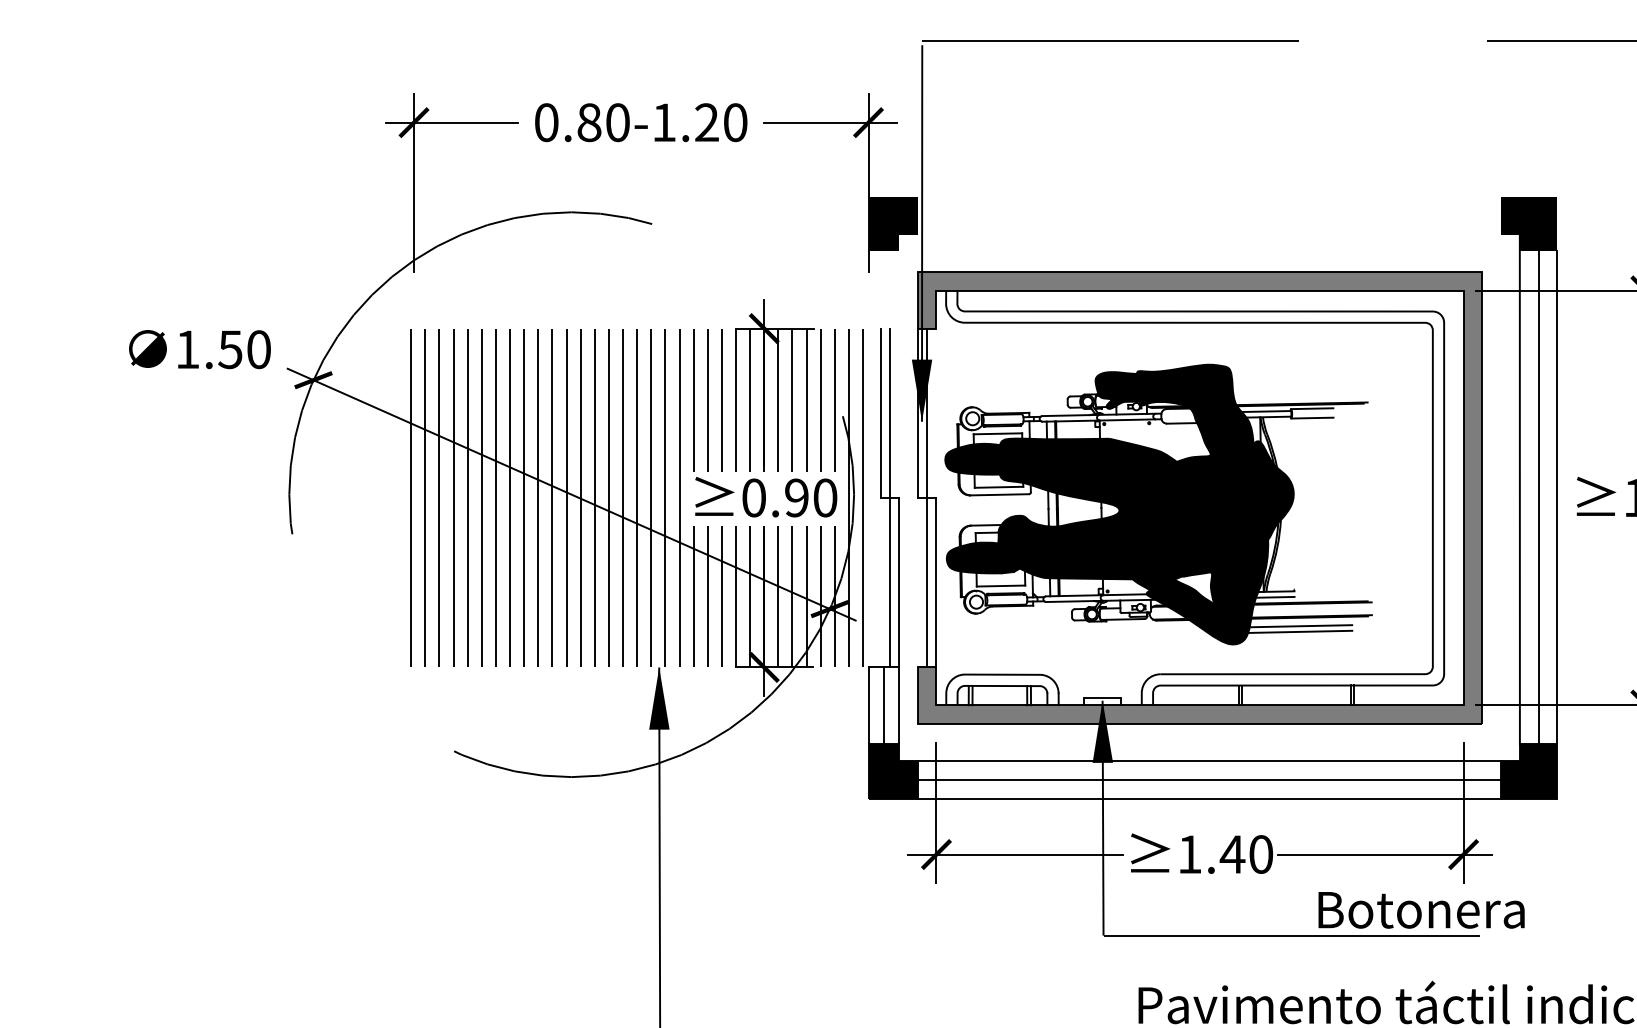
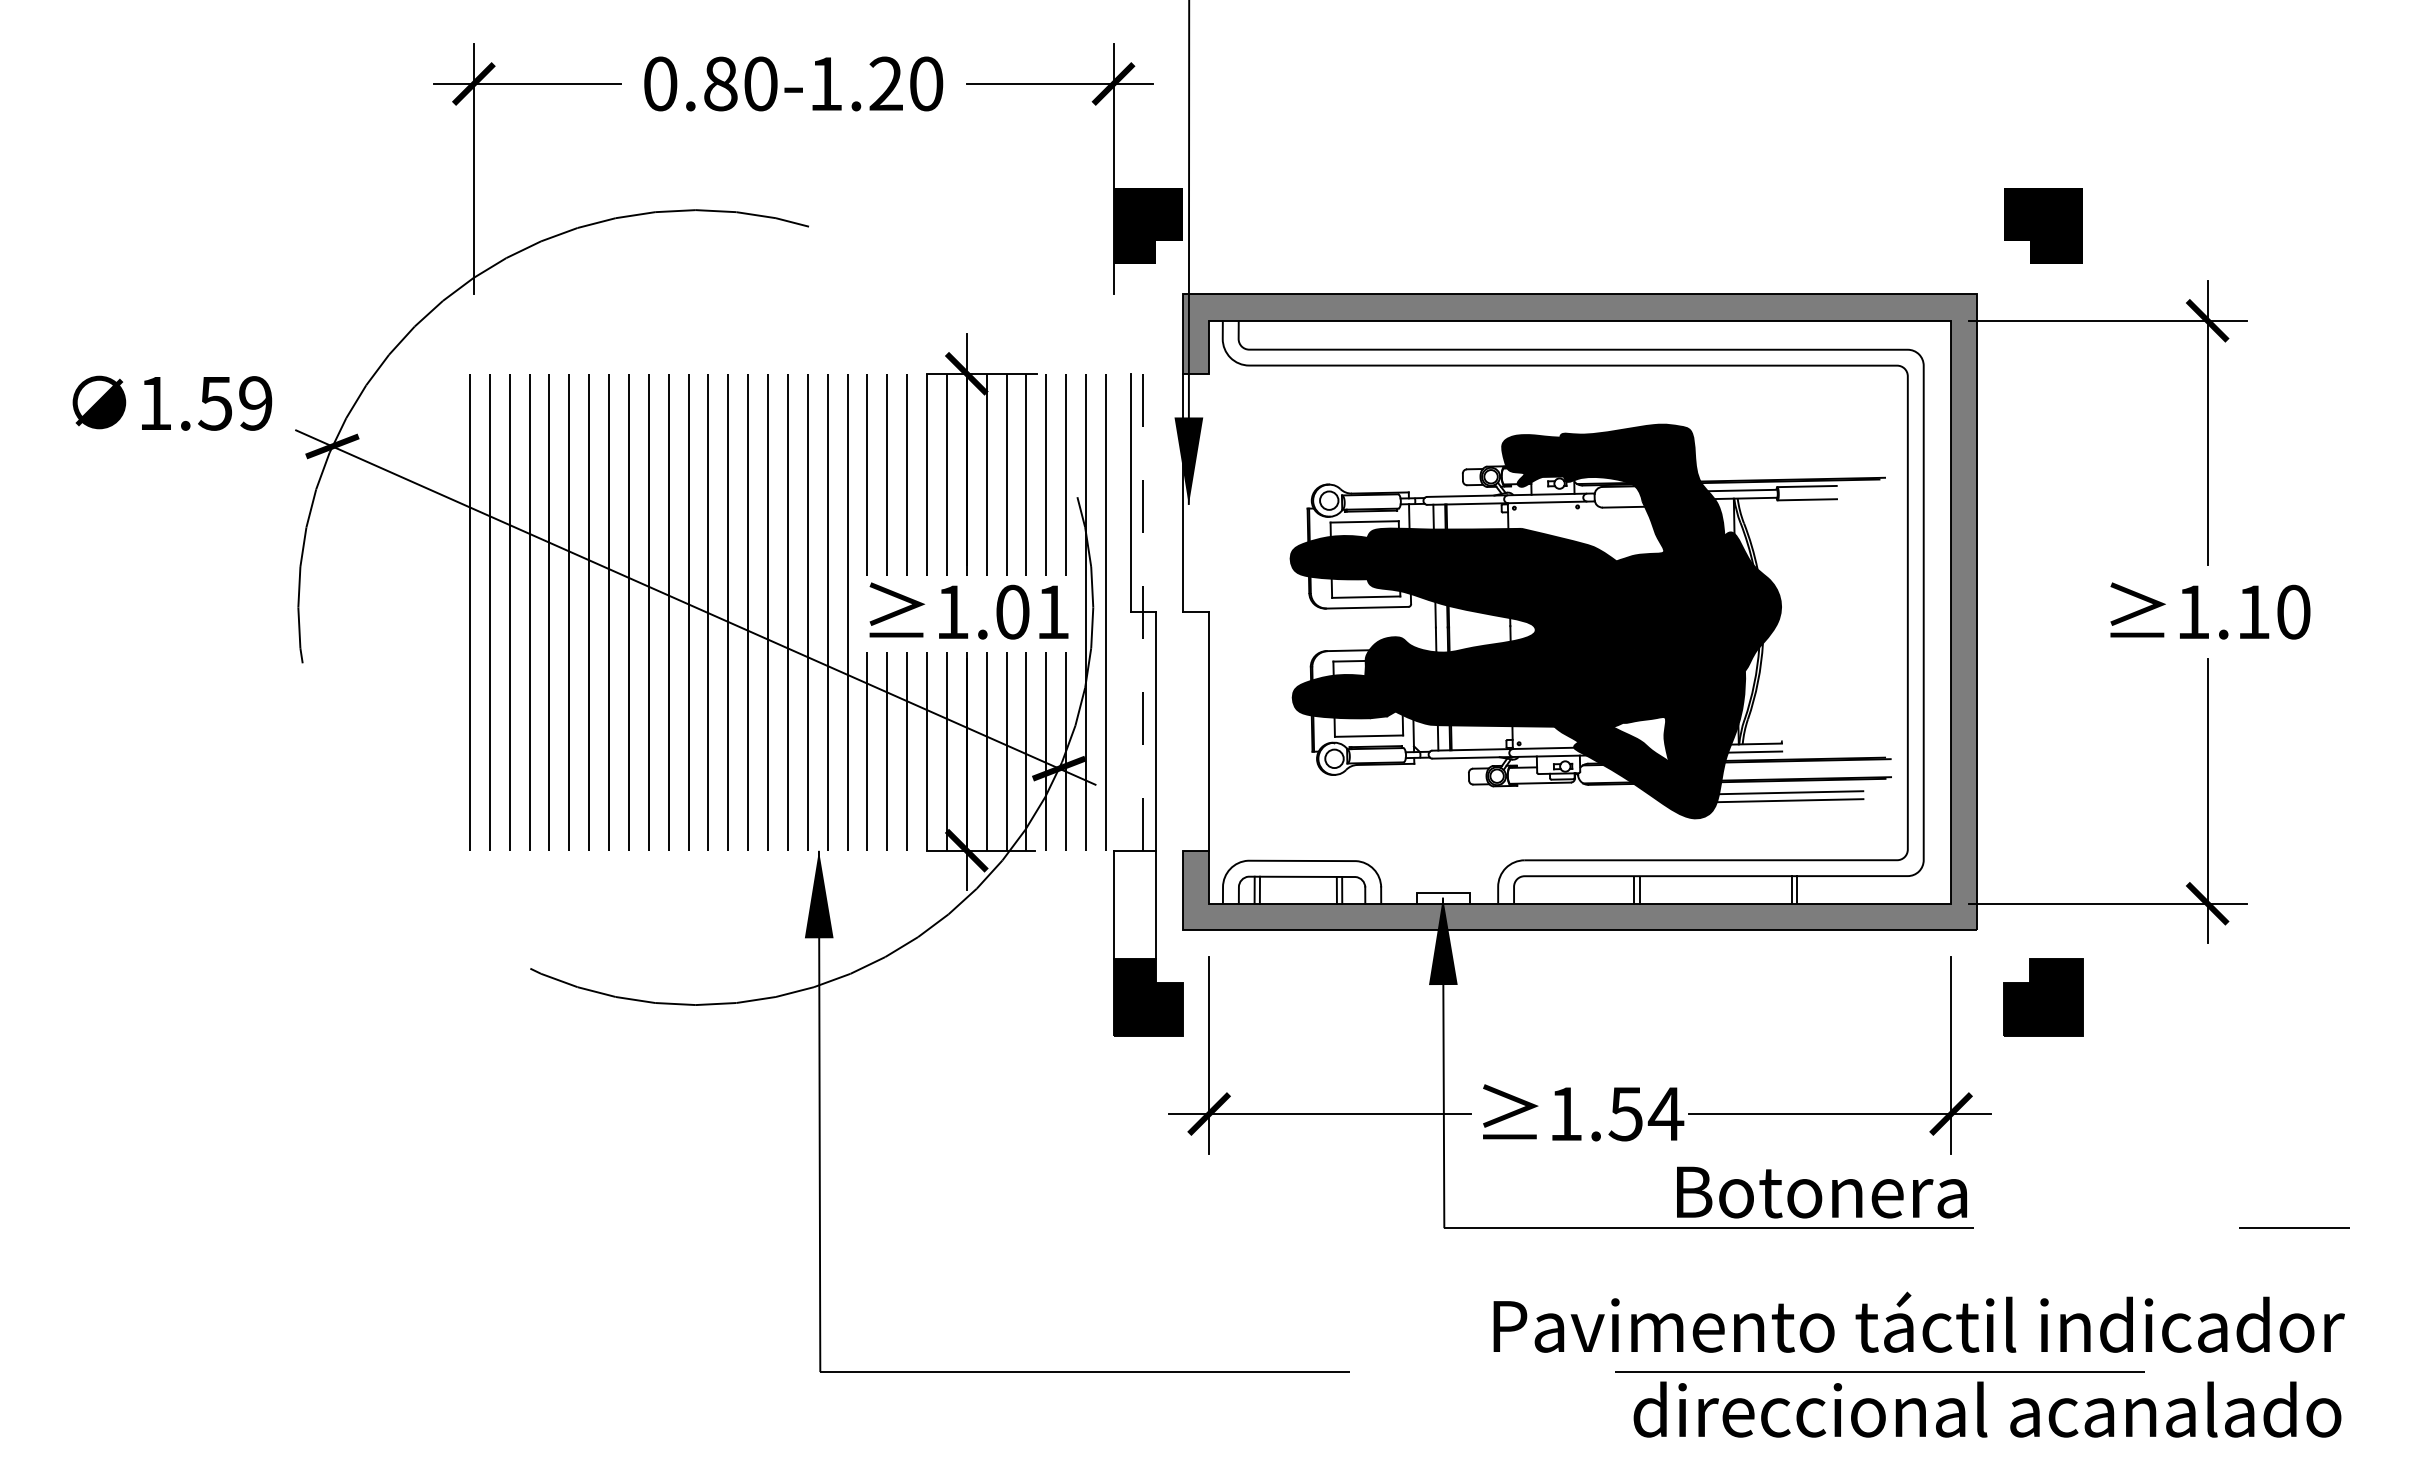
text: (258, 349) -> (255, 403), 1.50 -> 1.59
line: (1520, 488) -> (2030, 599), removed
line: (1538, 496) -> (2056, 610), removed
line: (1557, 496) -> (2083, 610), removed
text: (789, 497) -> (1002, 611), 0.90 -> 1.01
line: (927, 497) -> (1196, 611), removed
line: (889, 498) -> (1143, 612), solid -> dashed
part: (1158, 504) -> (1590, 621), moved
line: (883, 705) -> (1134, 904), removed
line: (1208, 761) -> (1592, 983), removed
line: (1208, 780) -> (1592, 1009), removed
line: (1208, 799) -> (1592, 1036), removed
text: (1246, 854) -> (1645, 1113), 1.40 -> 1.54
text: (1421, 910) -> (1821, 1192), moved

